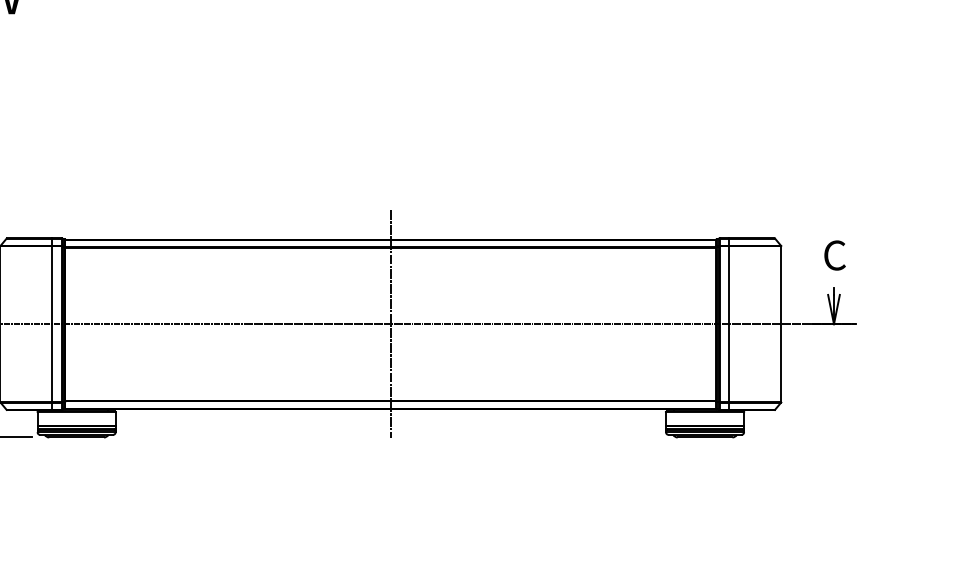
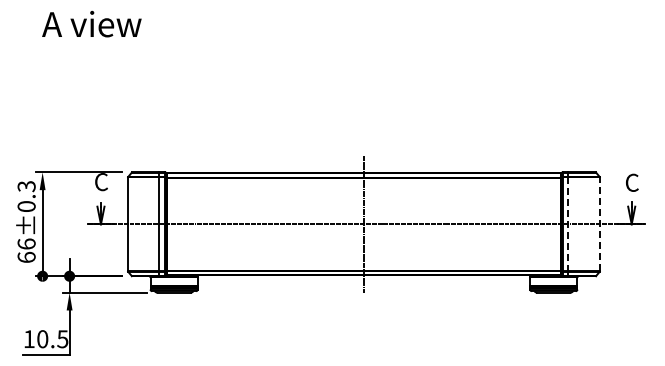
line: (780, 322) -> (599, 223), solid -> dashed
line: (729, 324) -> (568, 224), solid -> dashed

